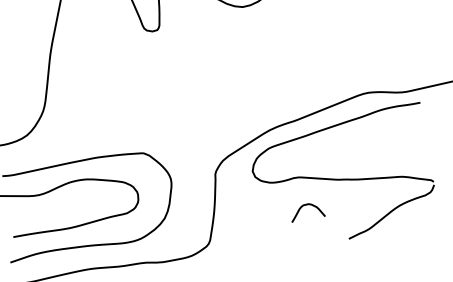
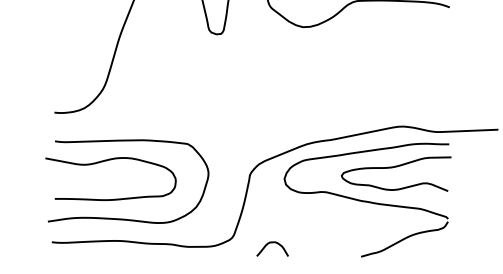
curve: (369, 137) -> (396, 167), added
curve: (306, 205) -> (272, 243), moved

